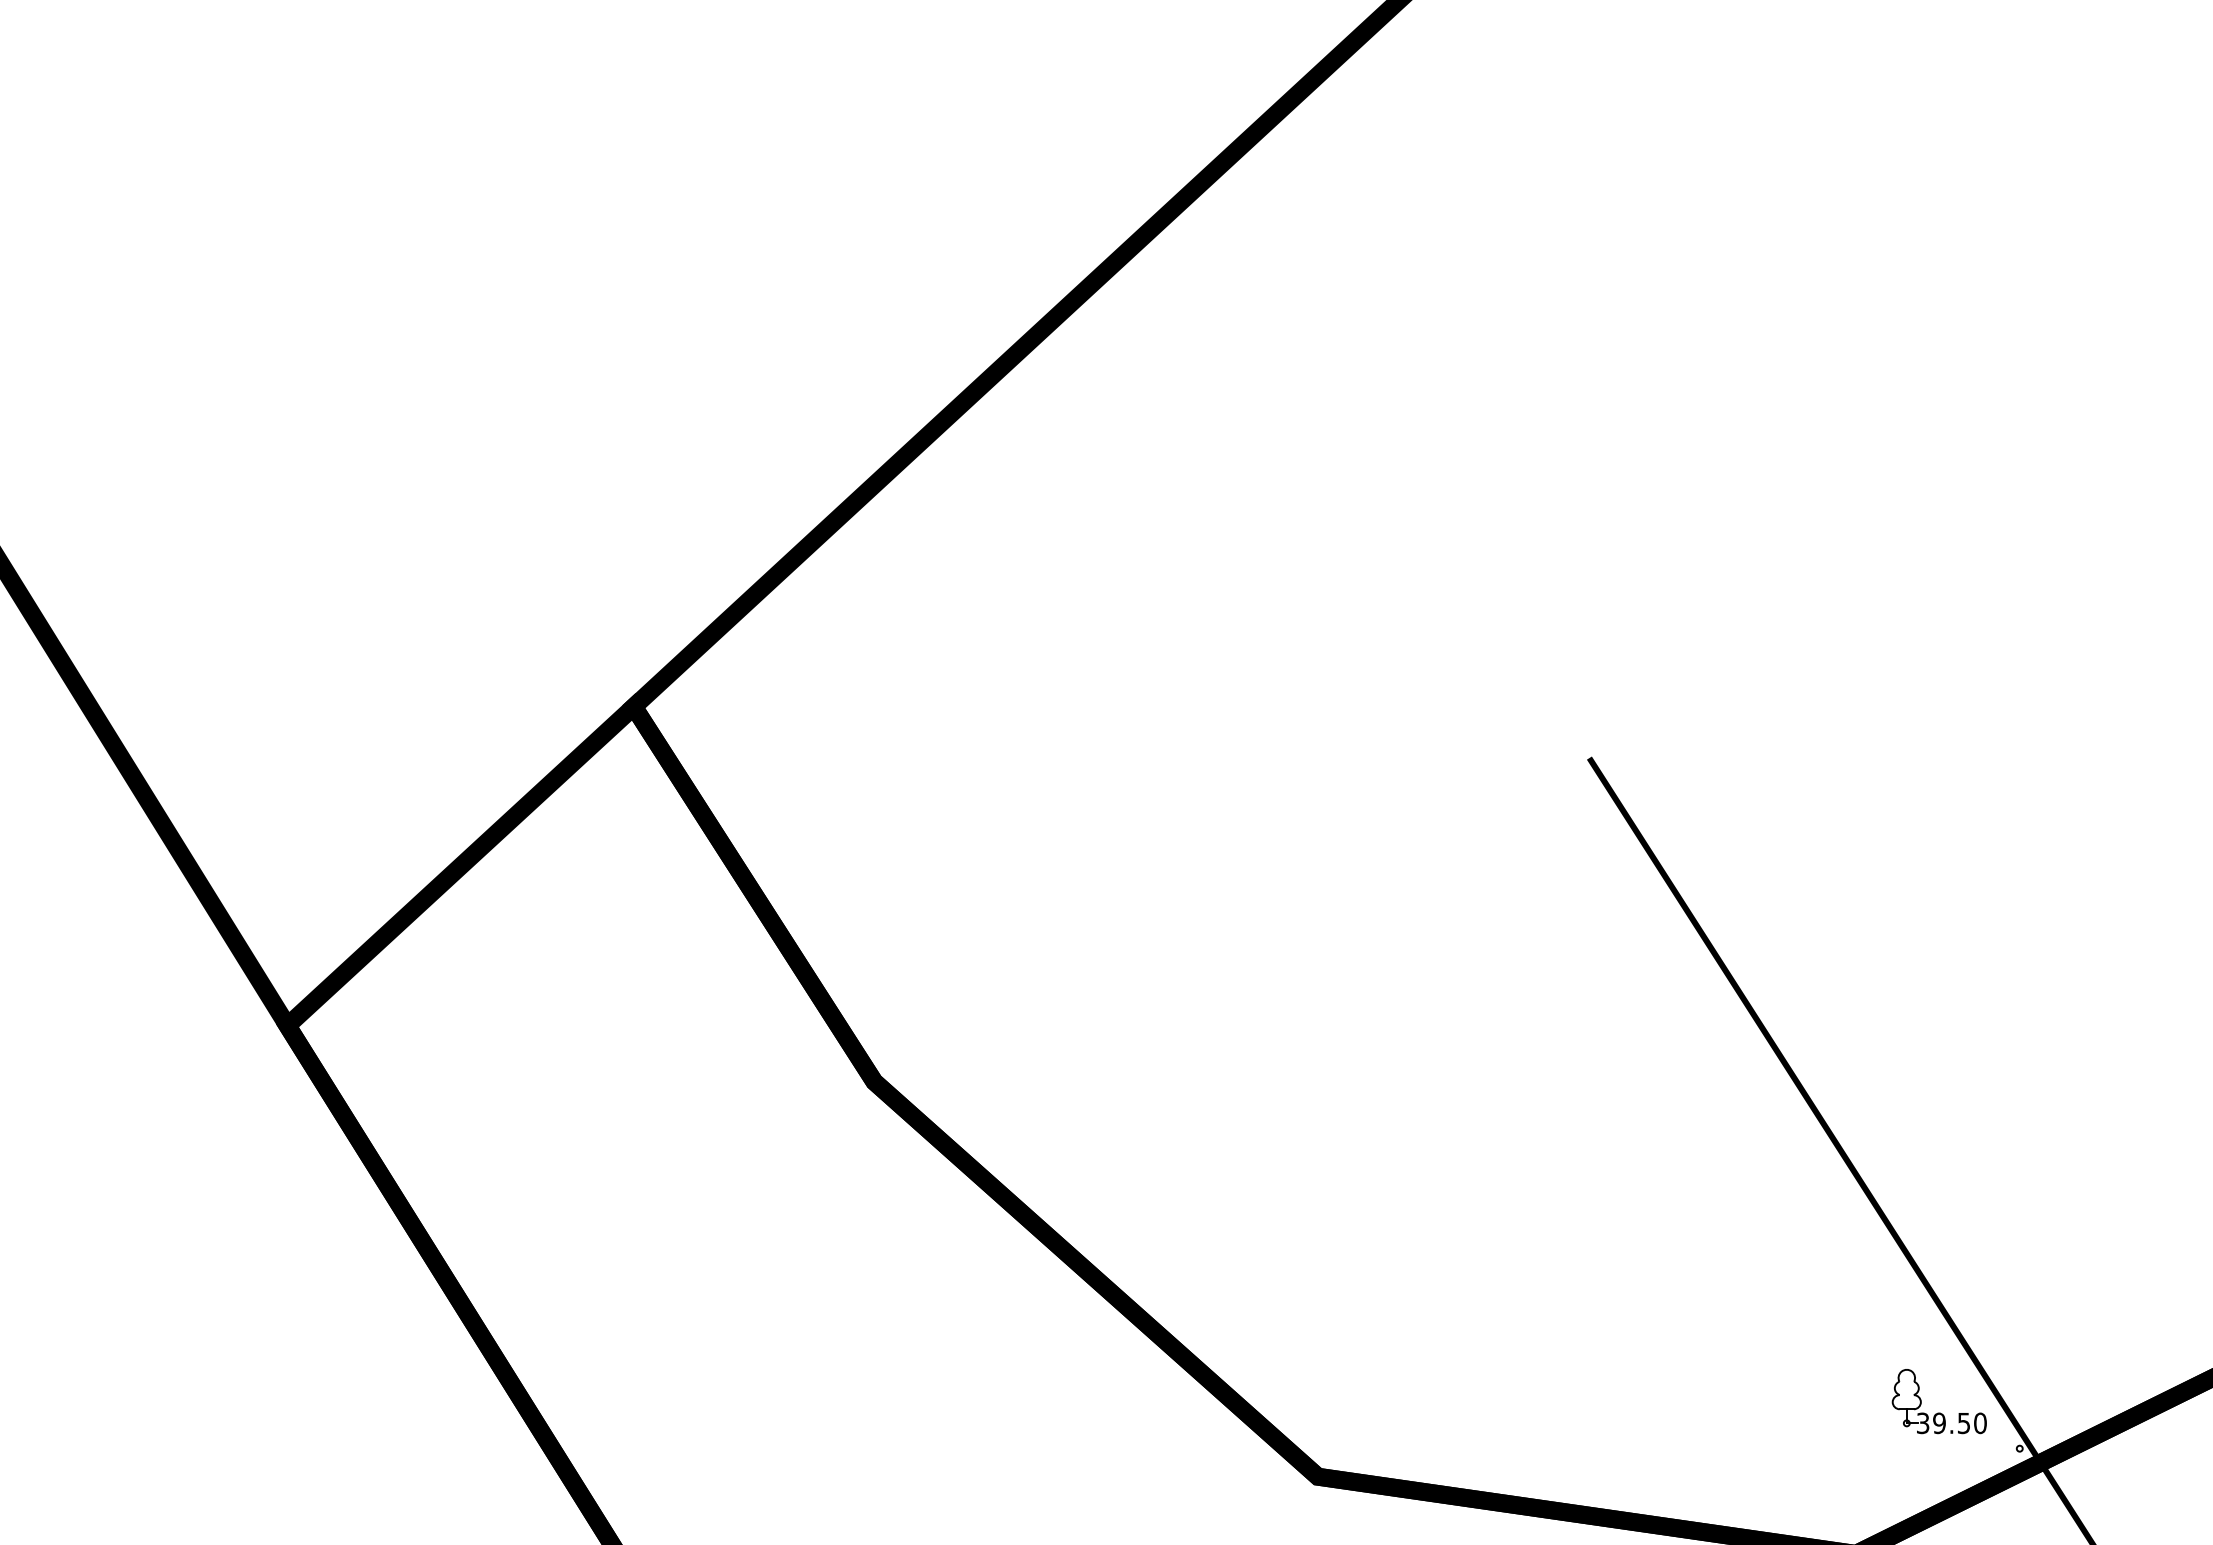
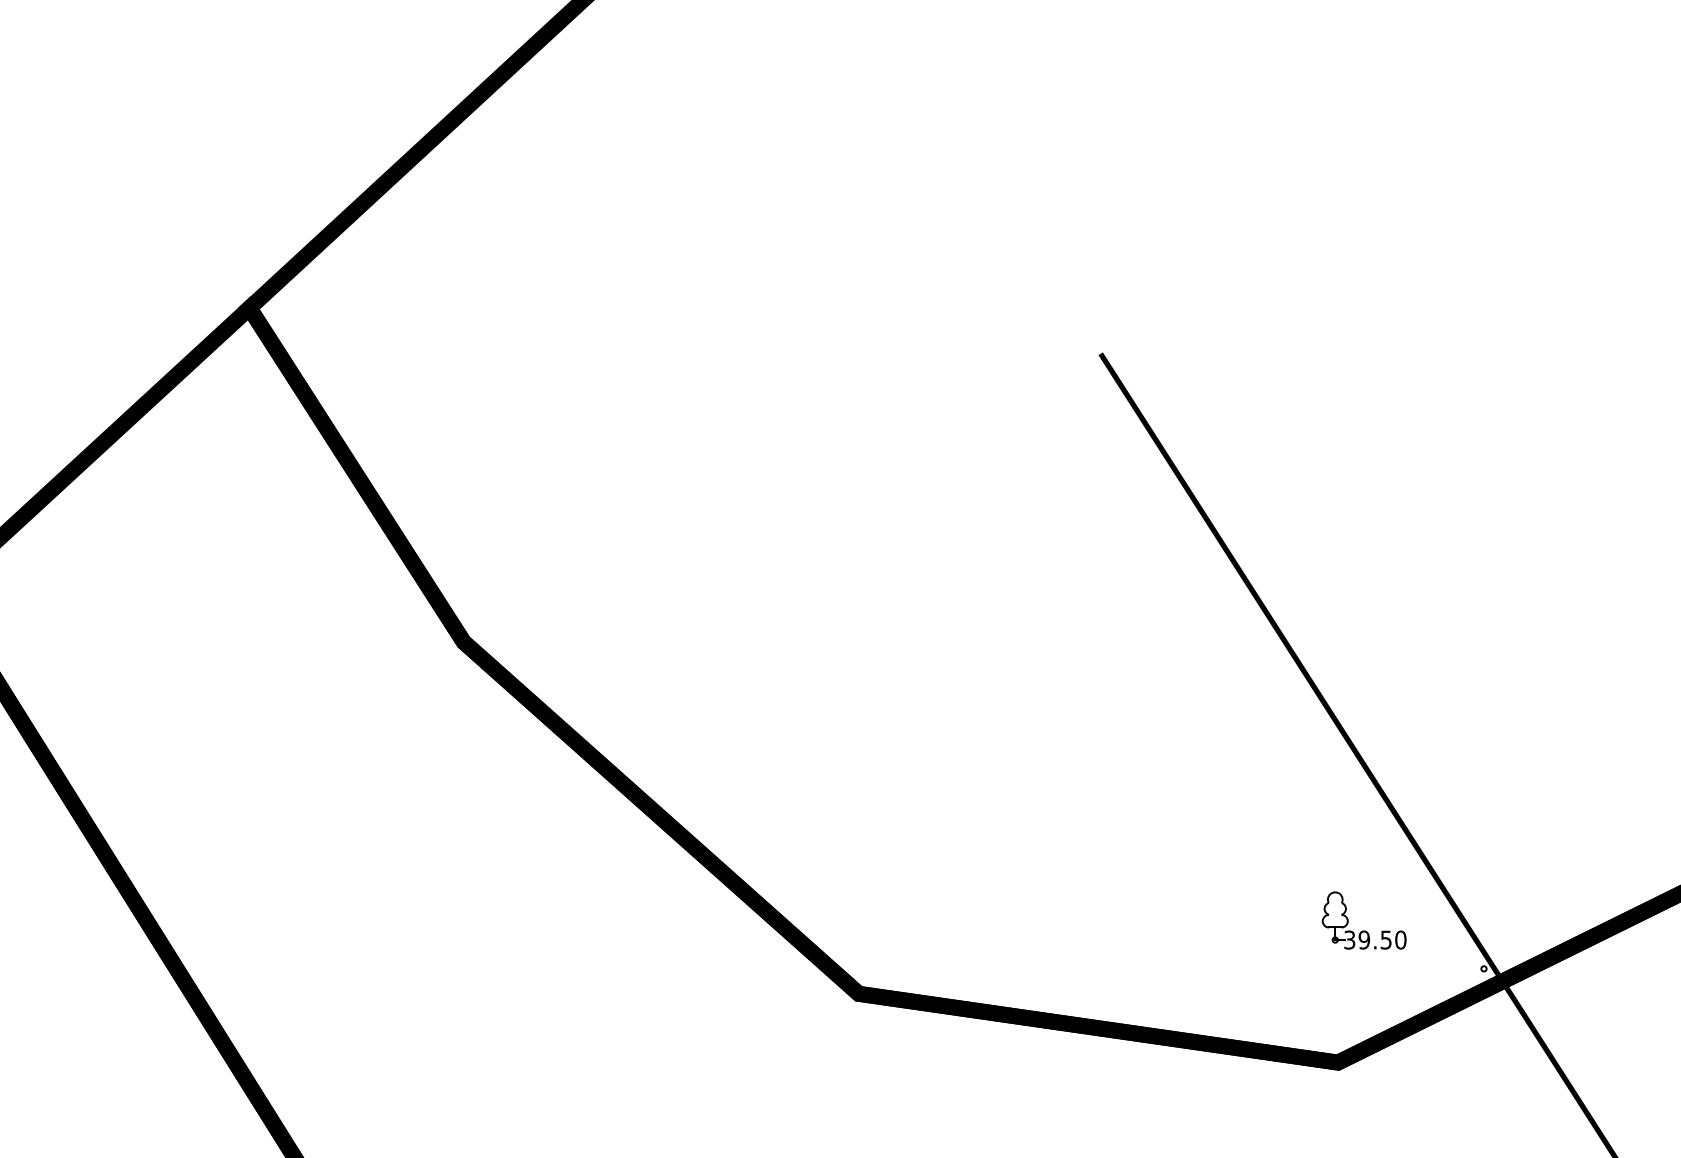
part: (1938, 1412) -> (1363, 930), moved

